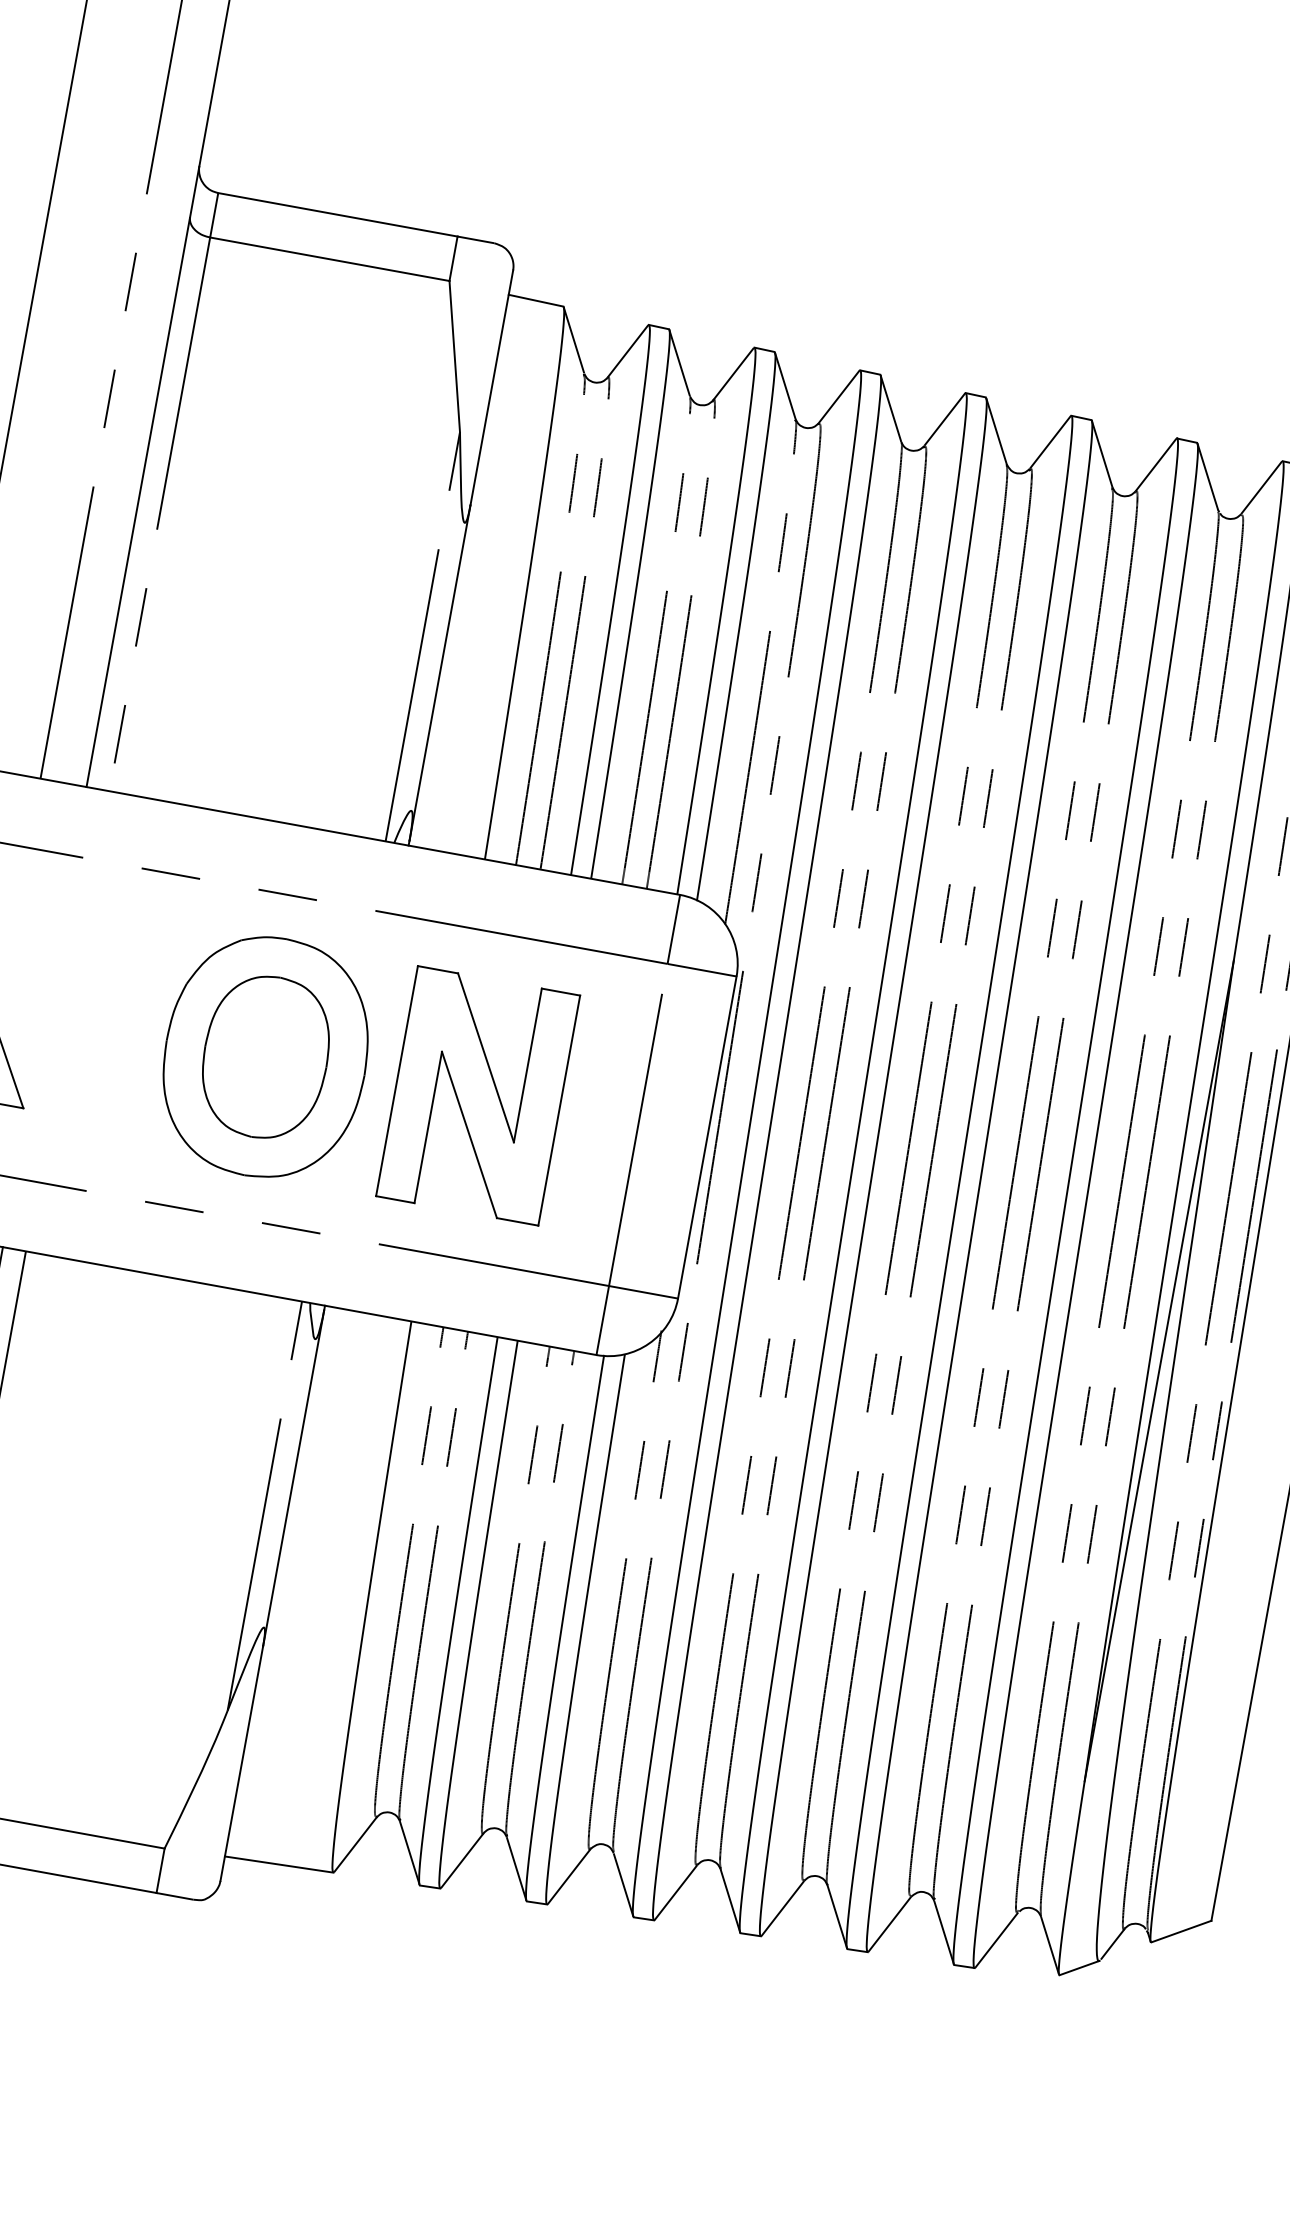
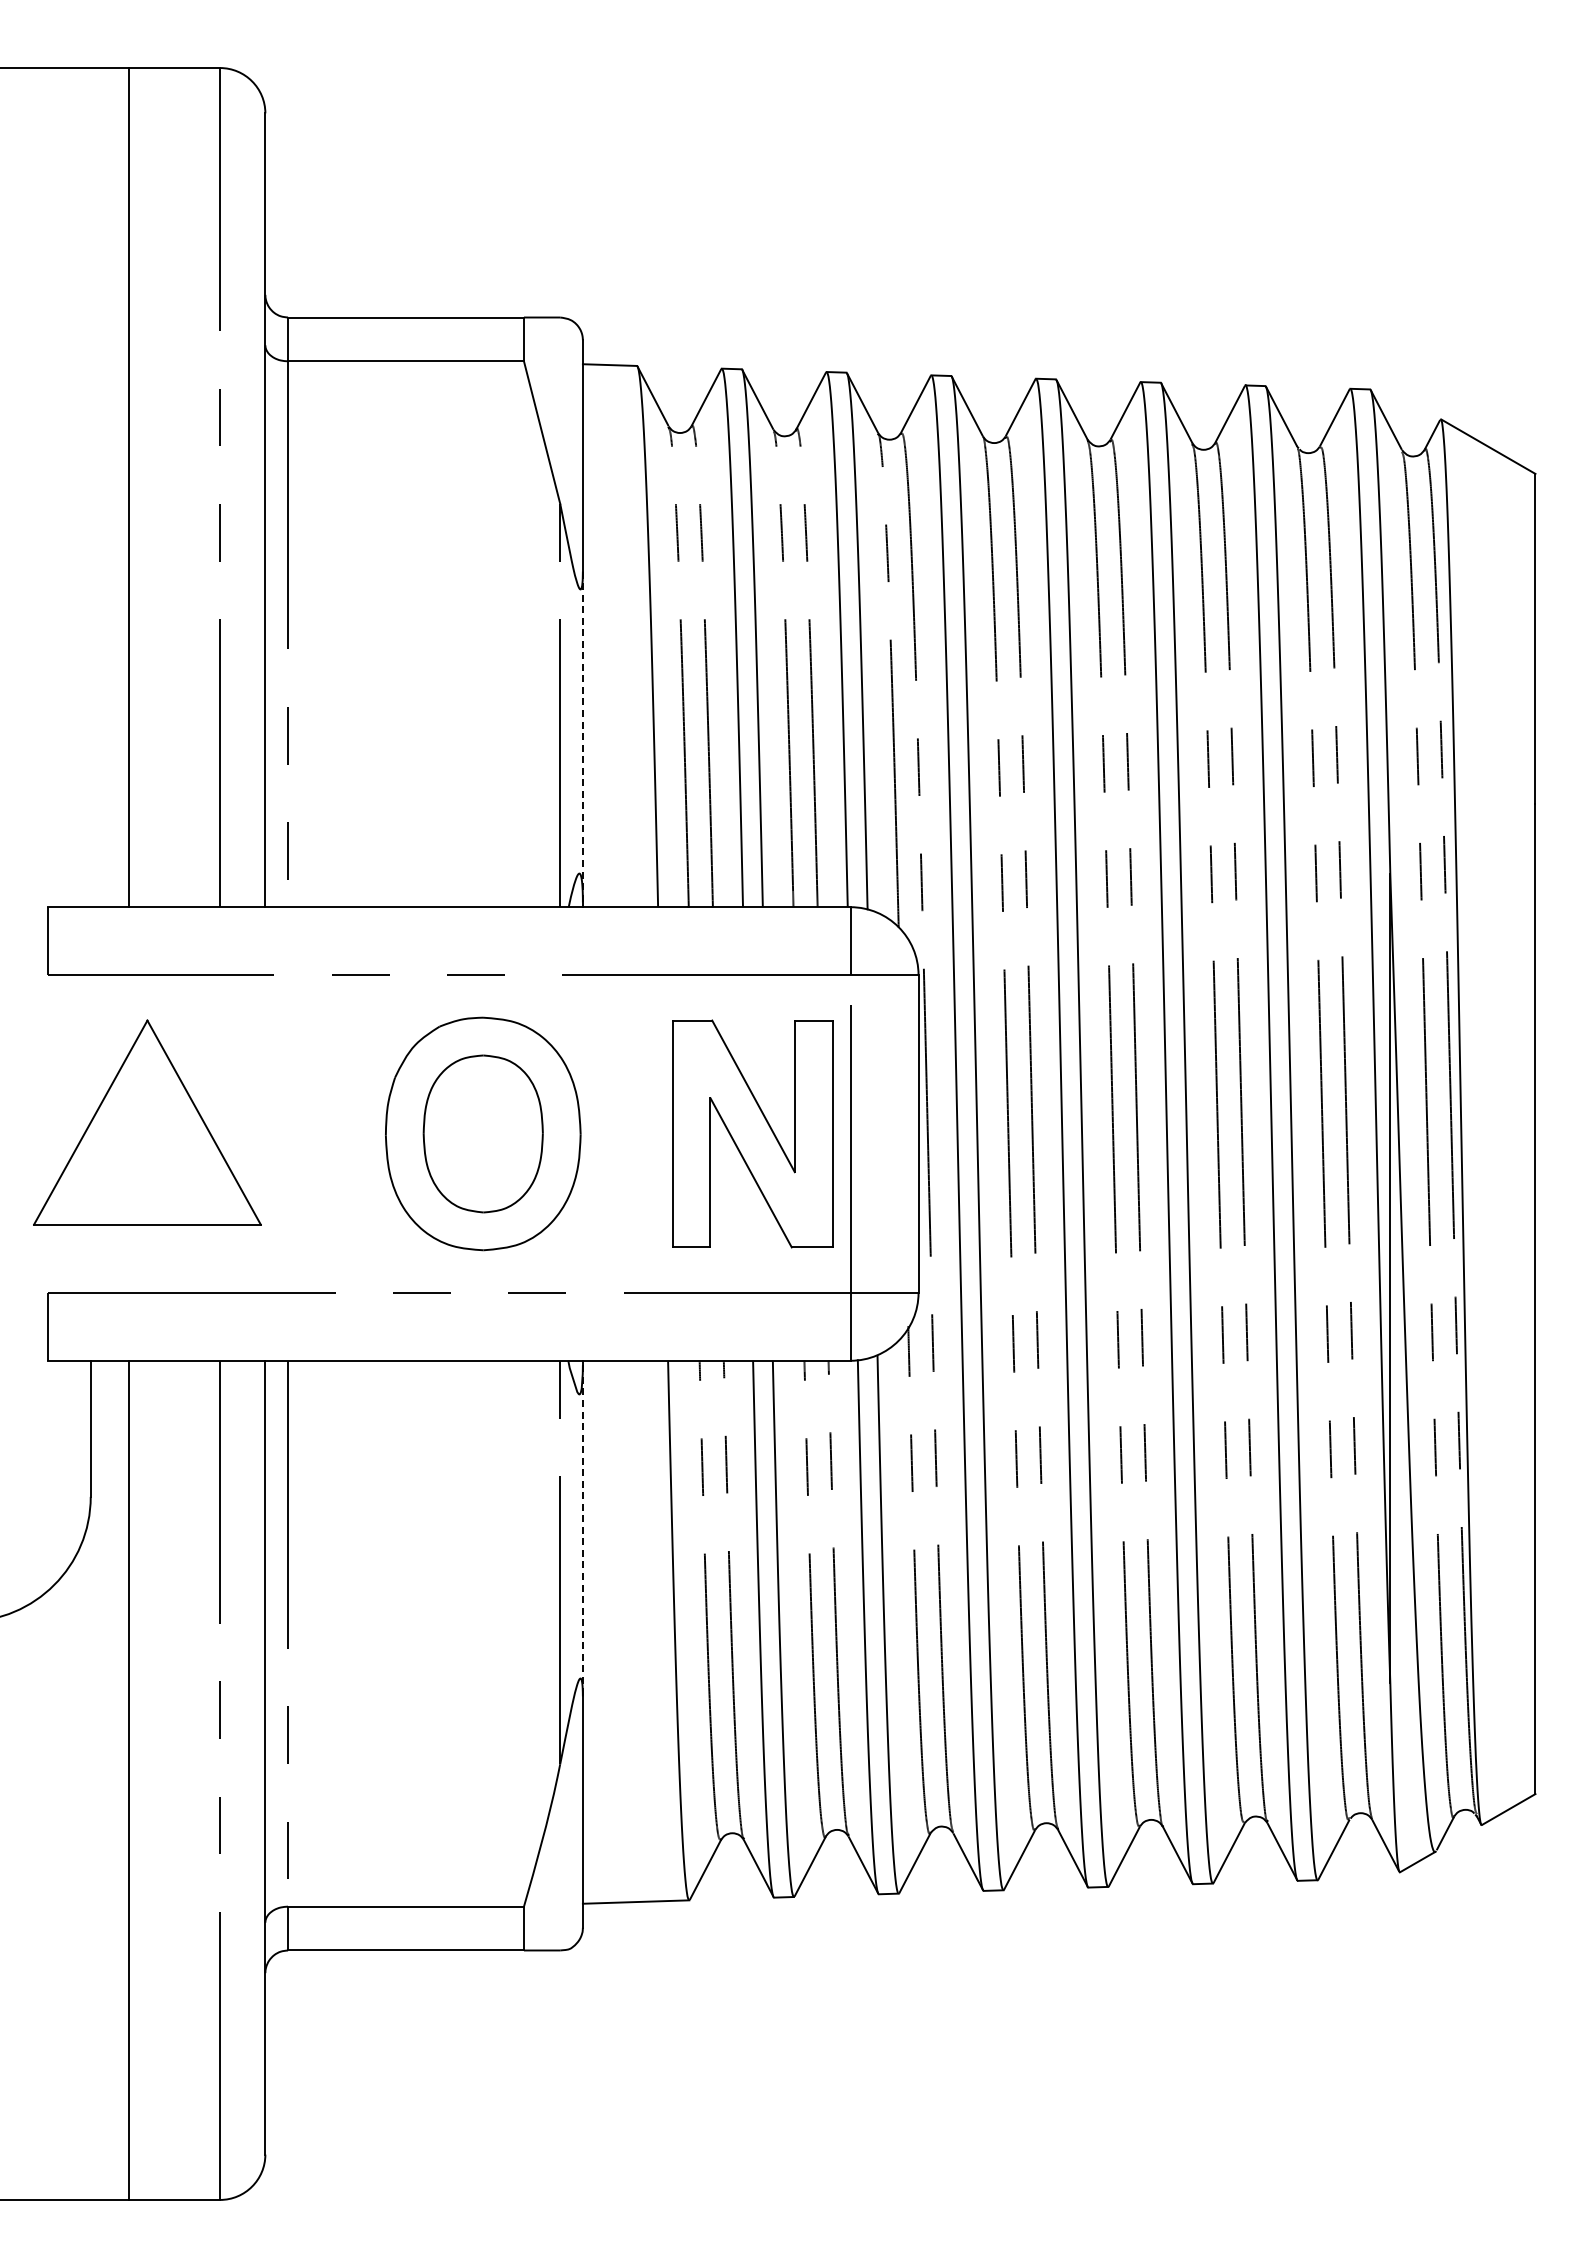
line: (439, 673) -> (582, 737), solid -> dashed
part: (478, 1095) -> (752, 1133), moved
line: (293, 1477) -> (582, 1530), solid -> dashed

